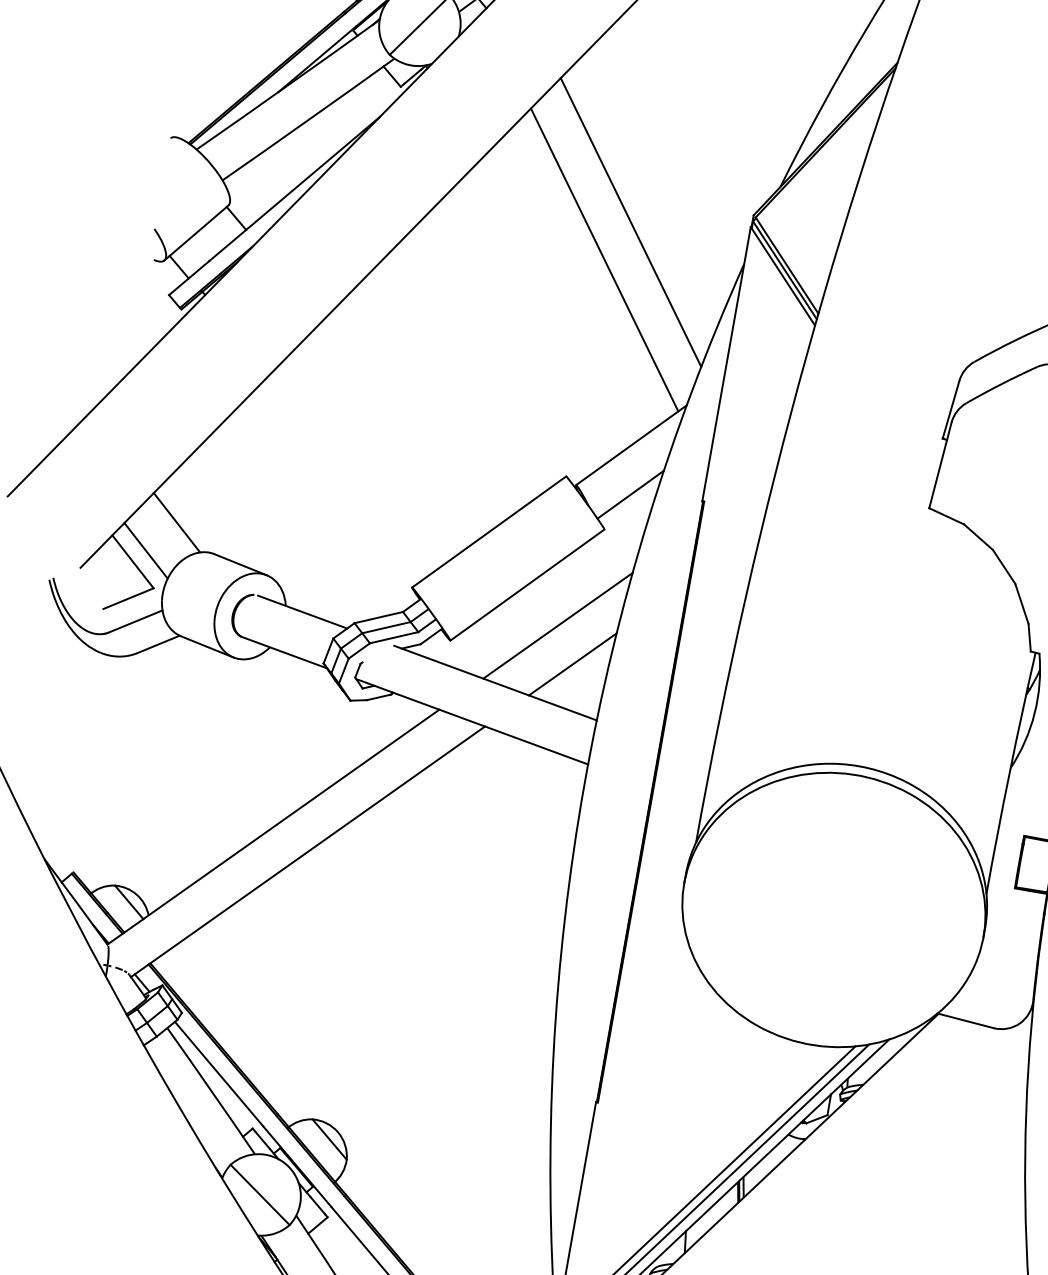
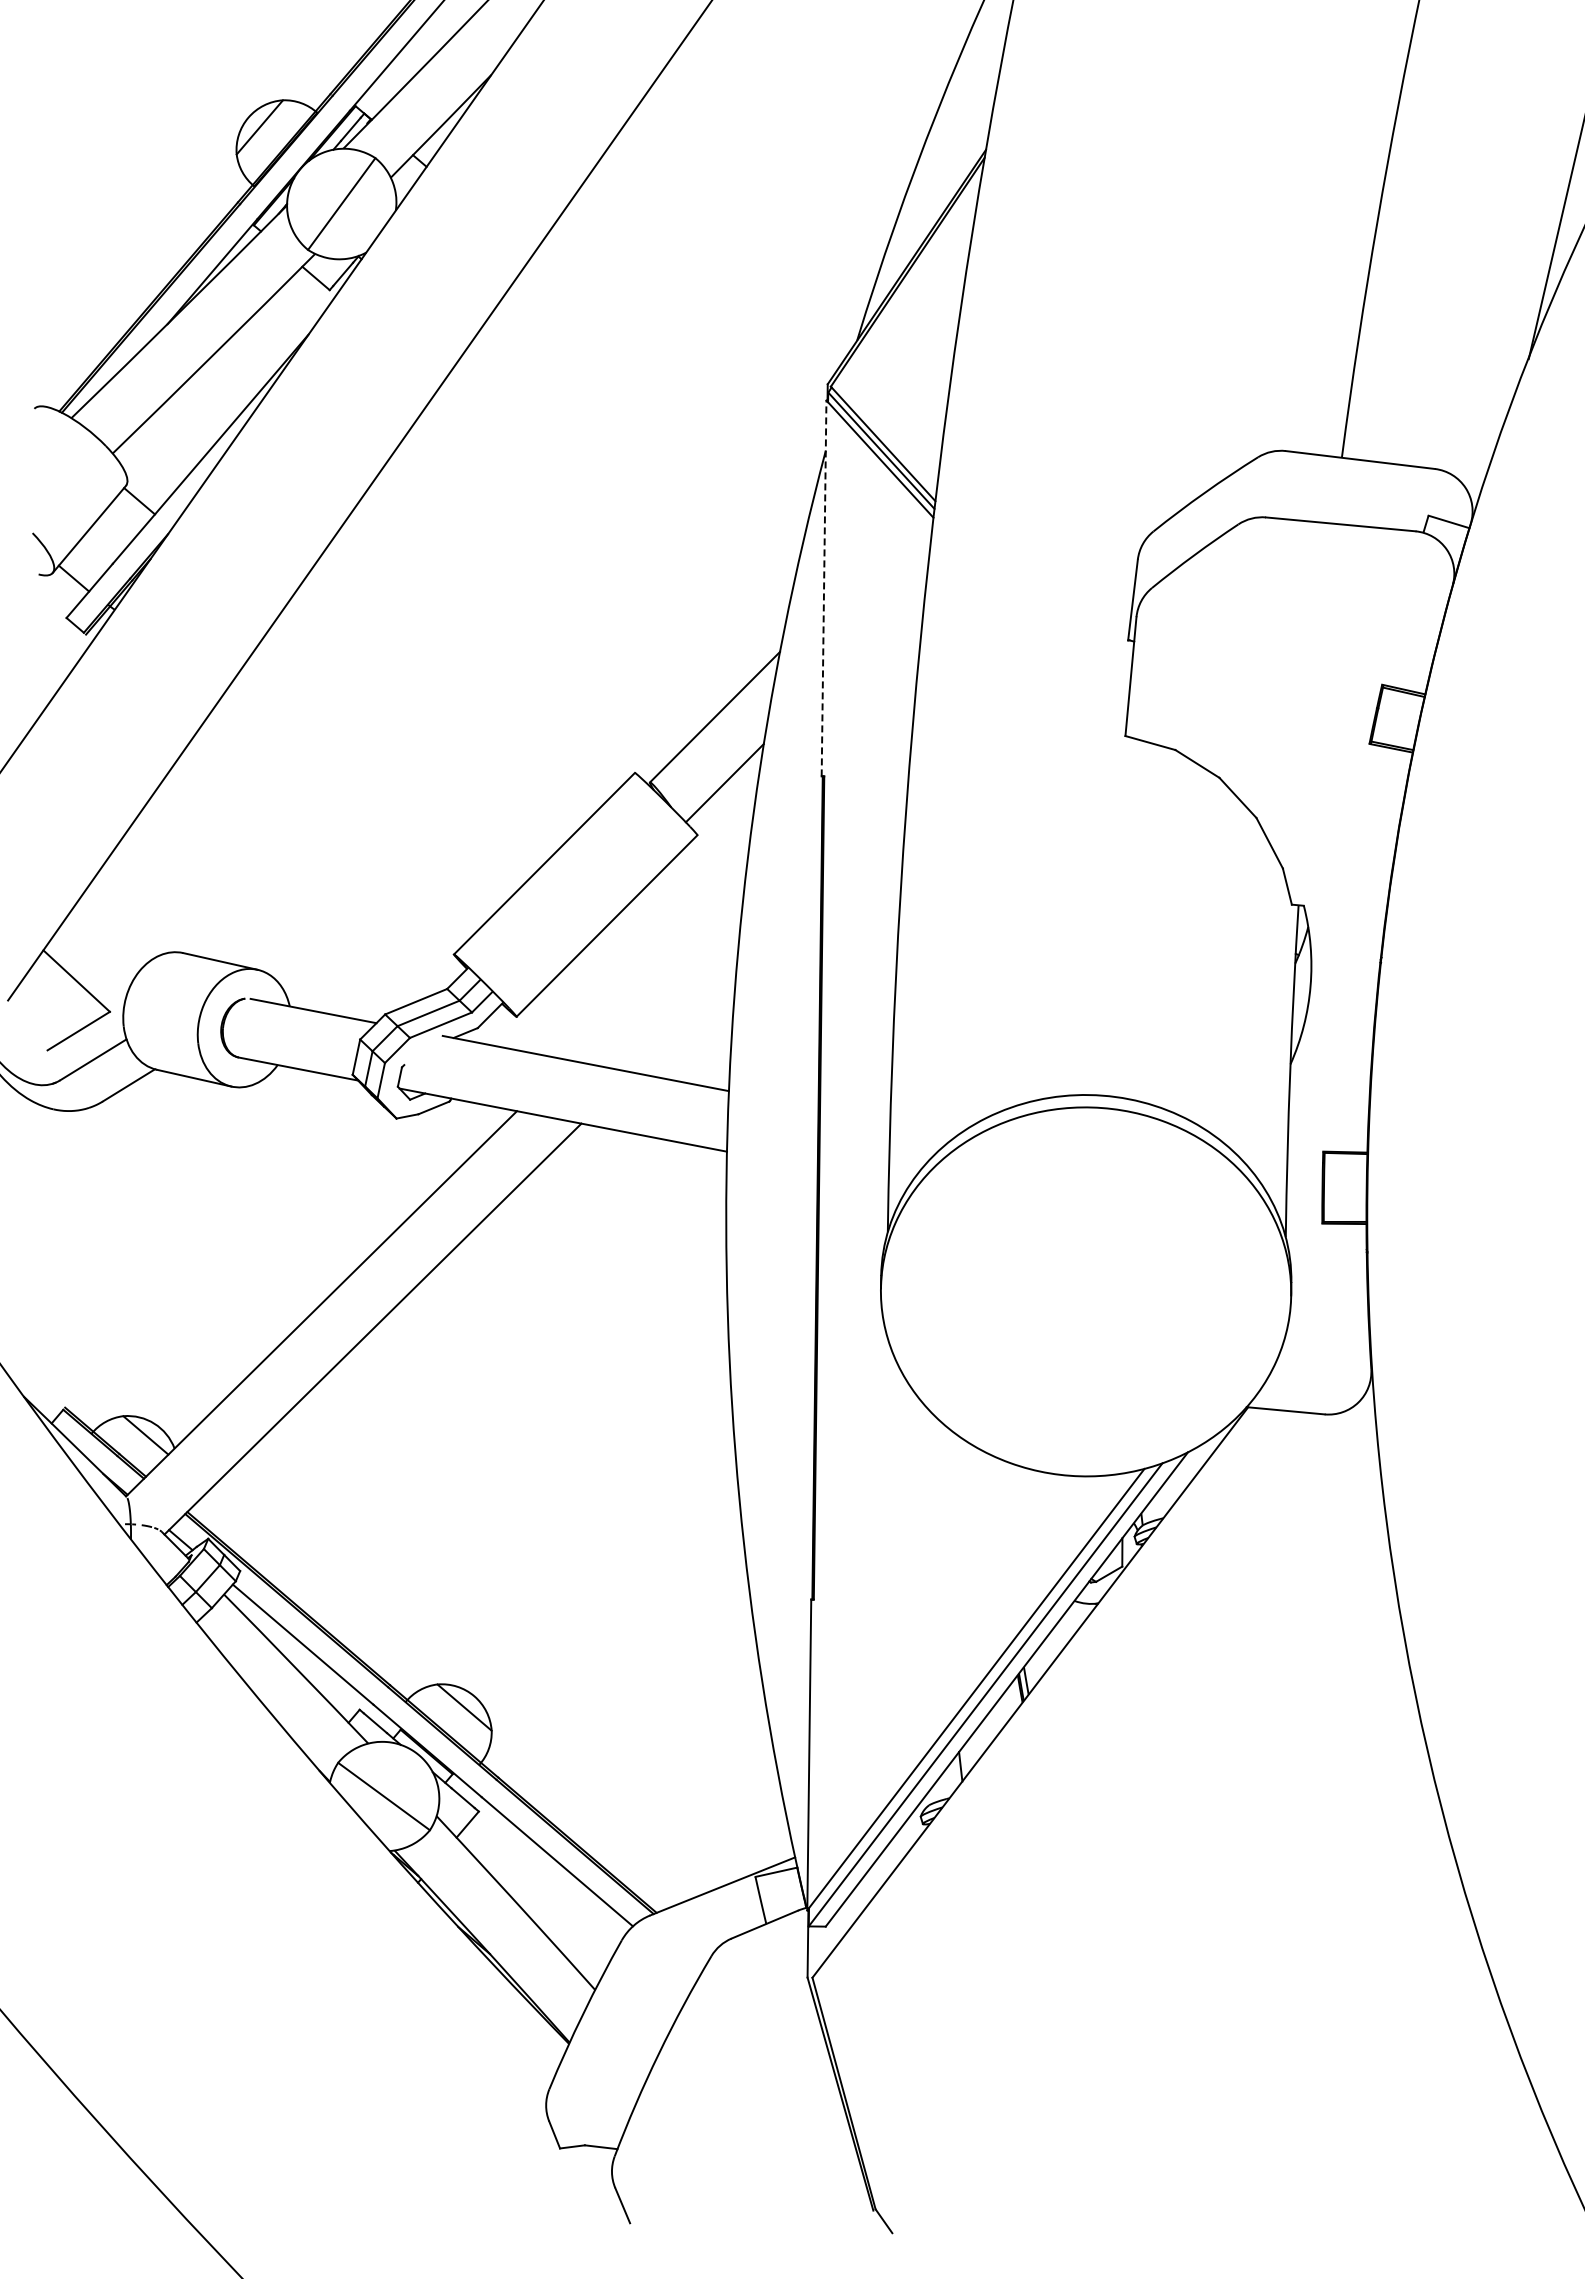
line: (630, 222) -> (665, 420), removed
line: (604, 259) -> (638, 475), removed
line: (726, 364) -> (824, 588), solid -> dashed
line: (176, 522) -> (126, 918), removed
line: (145, 550) -> (91, 963), removed
line: (557, 625) -> (656, 973), removed
line: (572, 664) -> (684, 1021), removed

